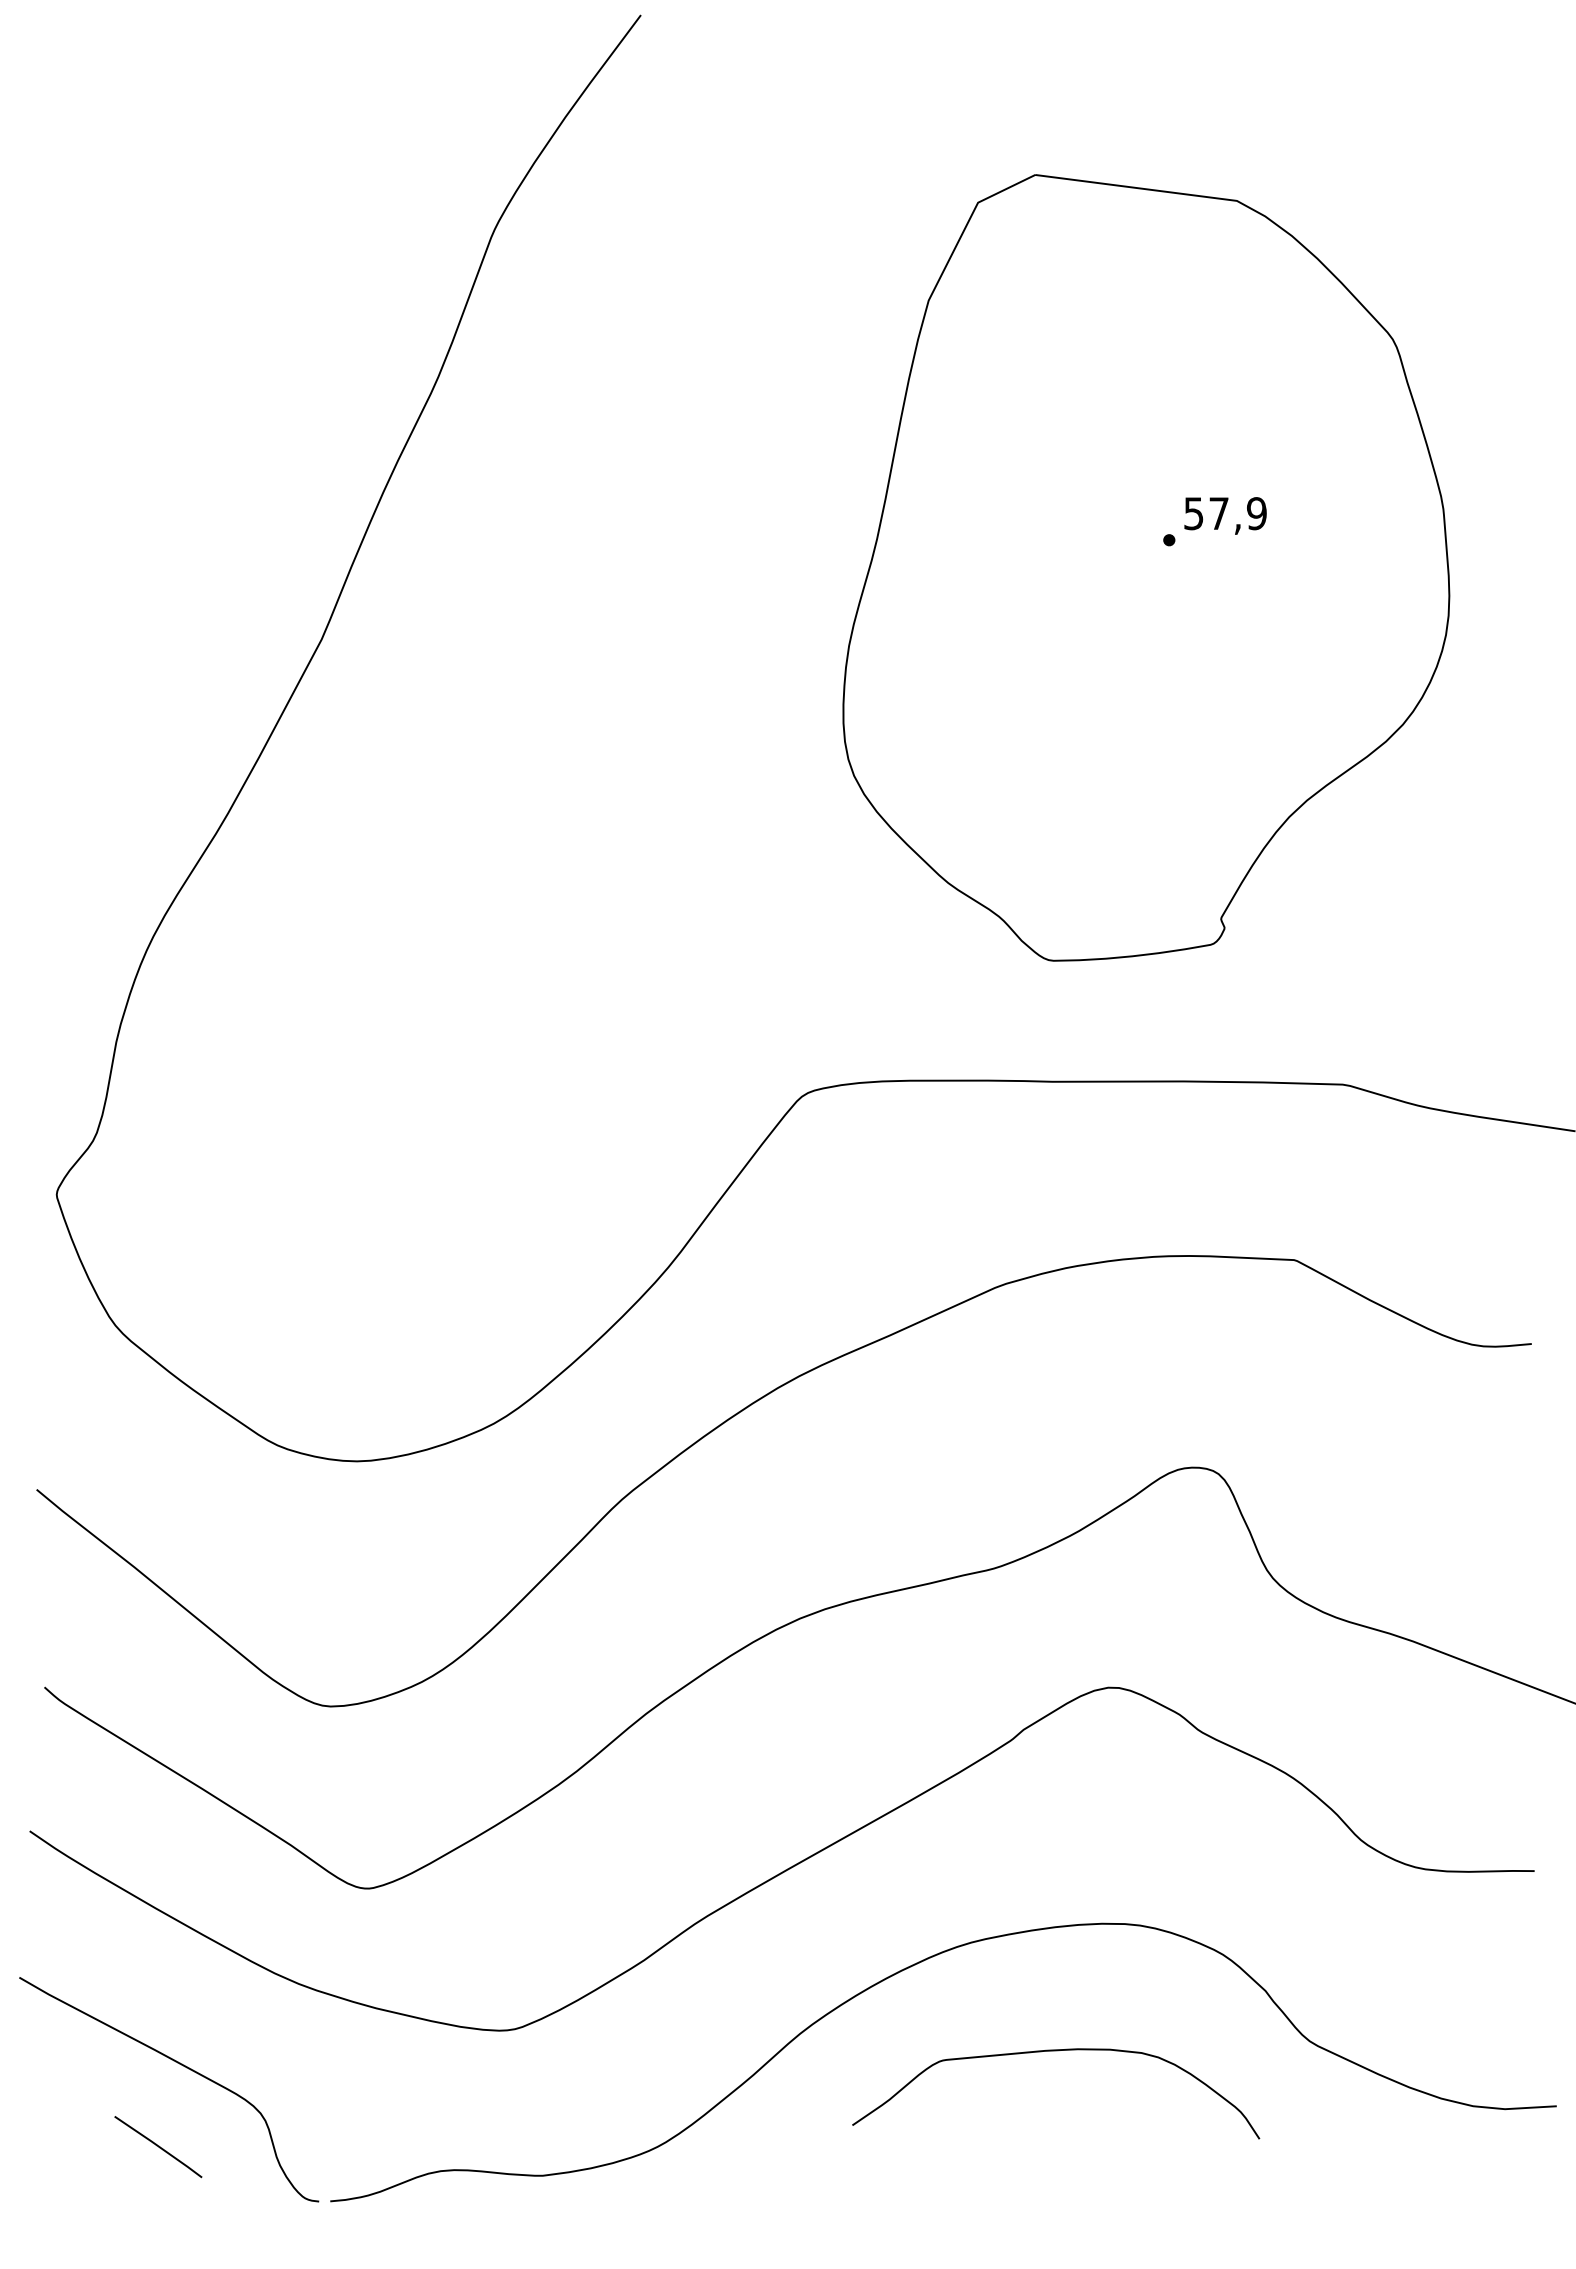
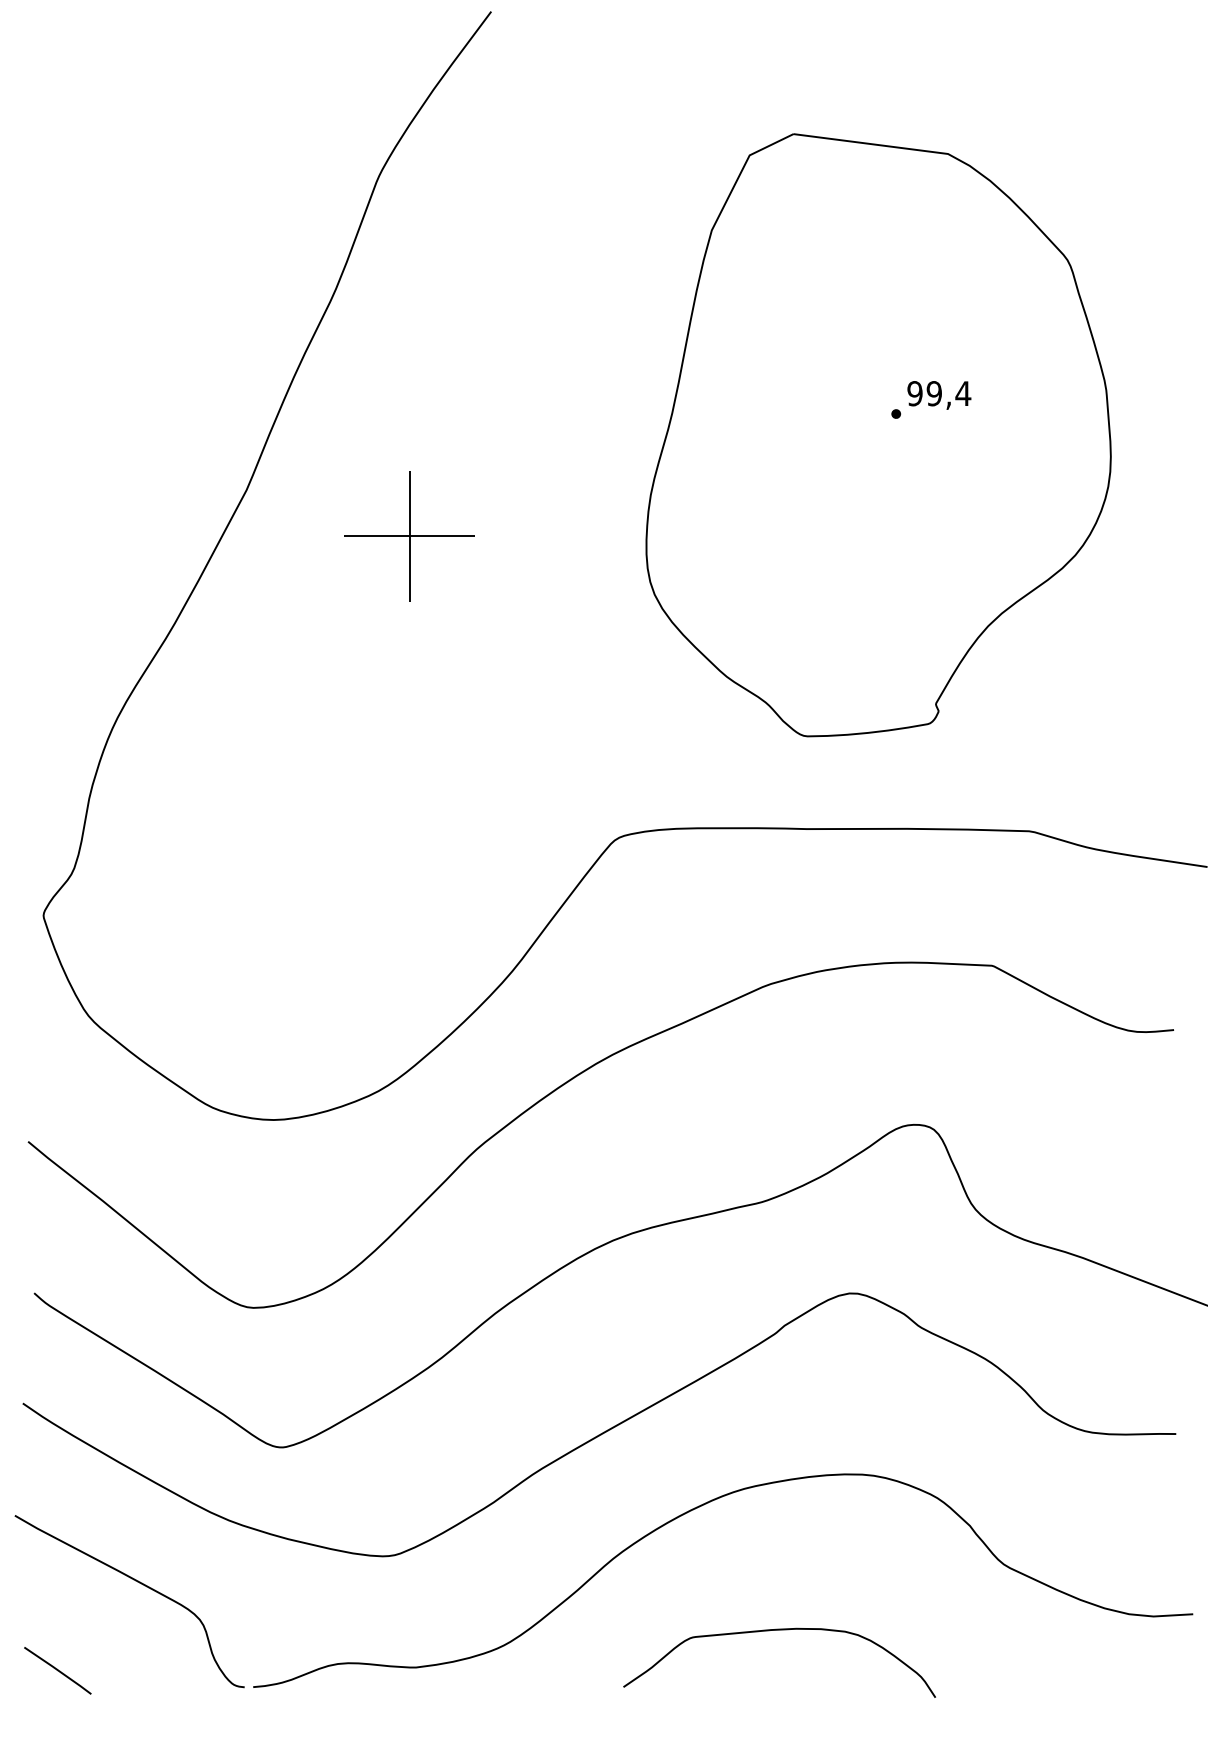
text: (1225, 513) -> (939, 393), 57,9 -> 99,4
part: (534, 699) -> (409, 536), added
curve: (1056, 2051) -> (779, 1630), moved
line: (158, 2147) -> (57, 1671), moved

